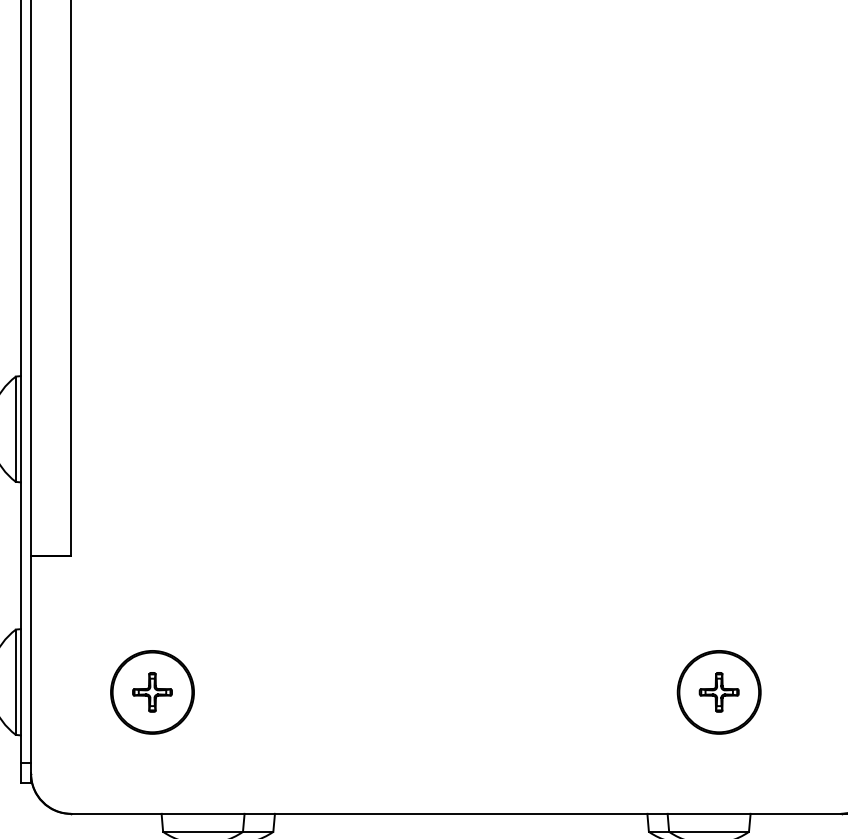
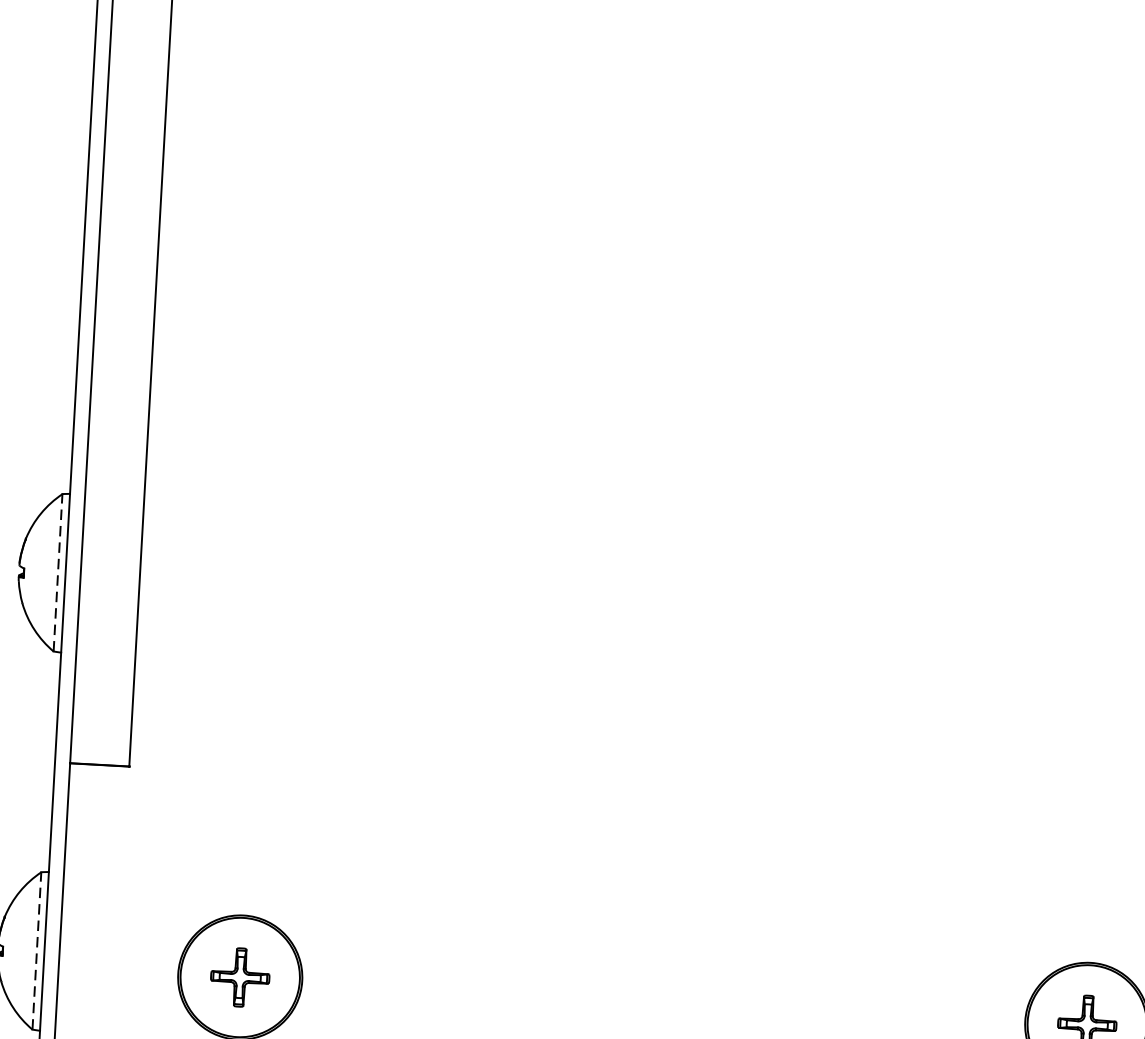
line: (15, 429) -> (57, 573), solid -> dashed
line: (15, 682) -> (36, 951), solid -> dashed

